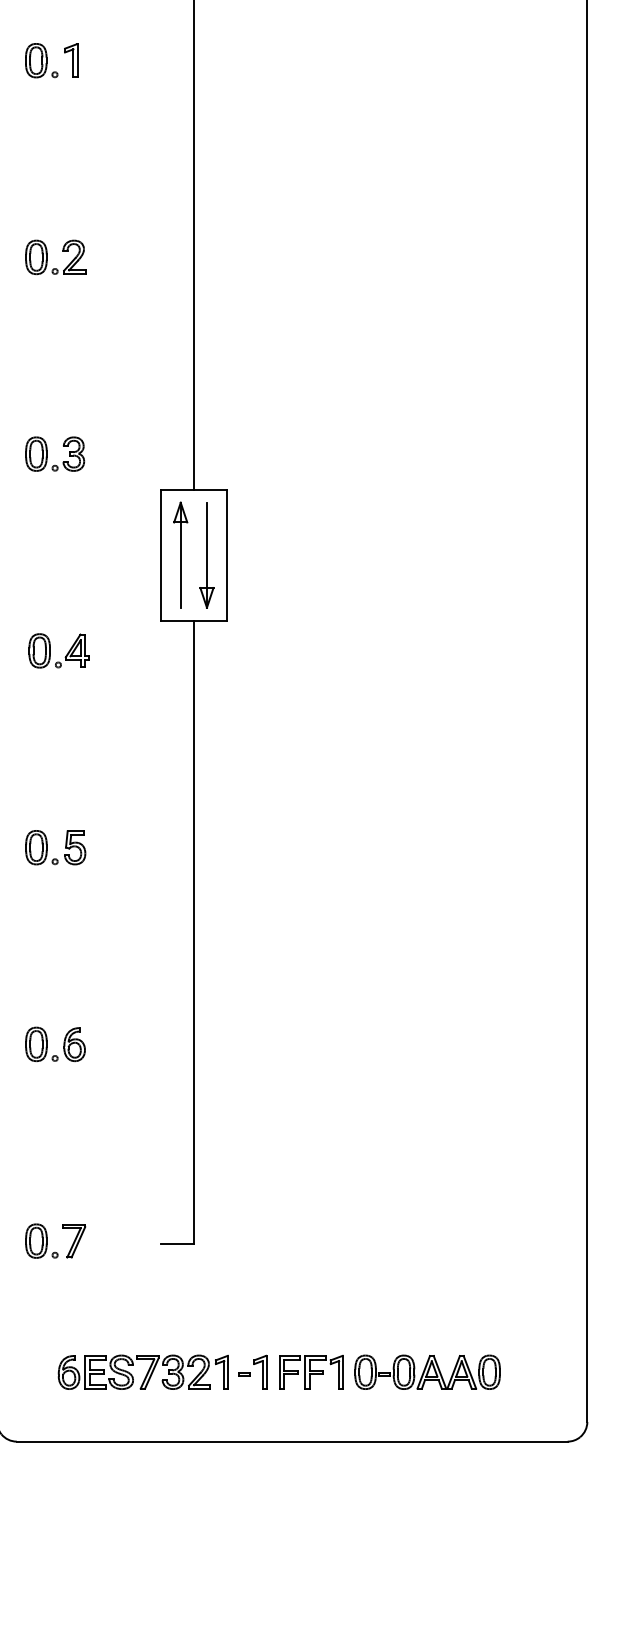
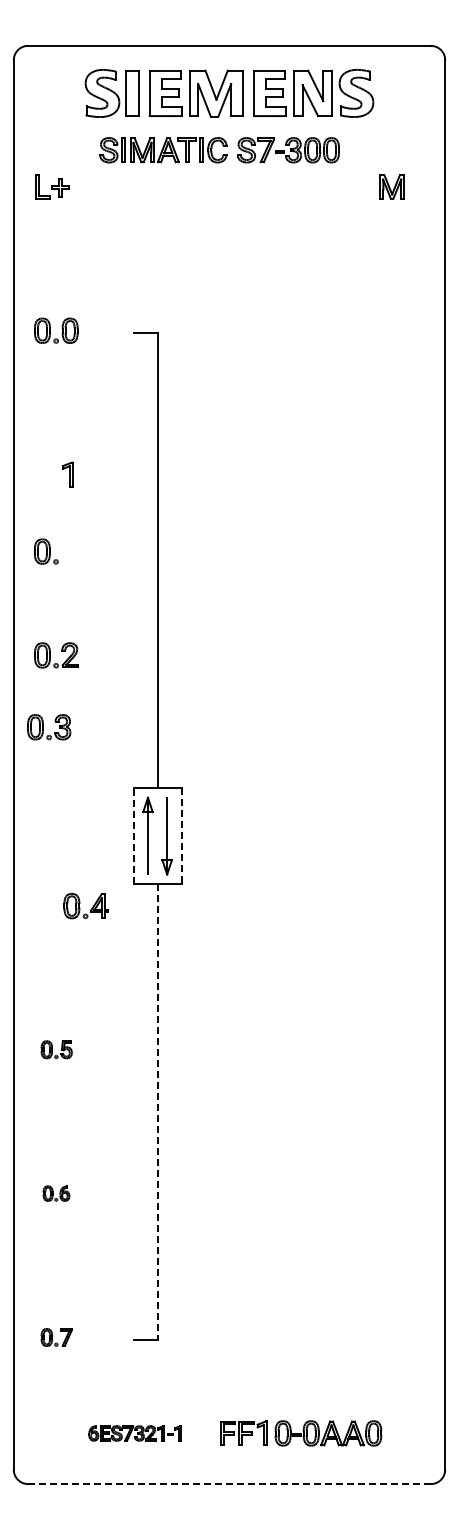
part: (41, 60) -> (46, 551), moved
part: (55, 257) -> (56, 655), moved
part: (55, 454) -> (49, 727), moved
line: (160, 555) -> (133, 836), solid -> dashed
line: (226, 555) -> (181, 836), solid -> dashed
part: (58, 651) -> (85, 906), moved
part: (55, 847) -> (56, 1049), size x0.7
line: (193, 931) -> (157, 1111), solid -> dashed
part: (55, 1044) -> (56, 1193), size x0.6
part: (55, 1241) -> (56, 1337), size x0.7
part: (162, 1372) -> (134, 1433), size x0.6
line: (292, 1442) -> (229, 1484), solid -> dashed

